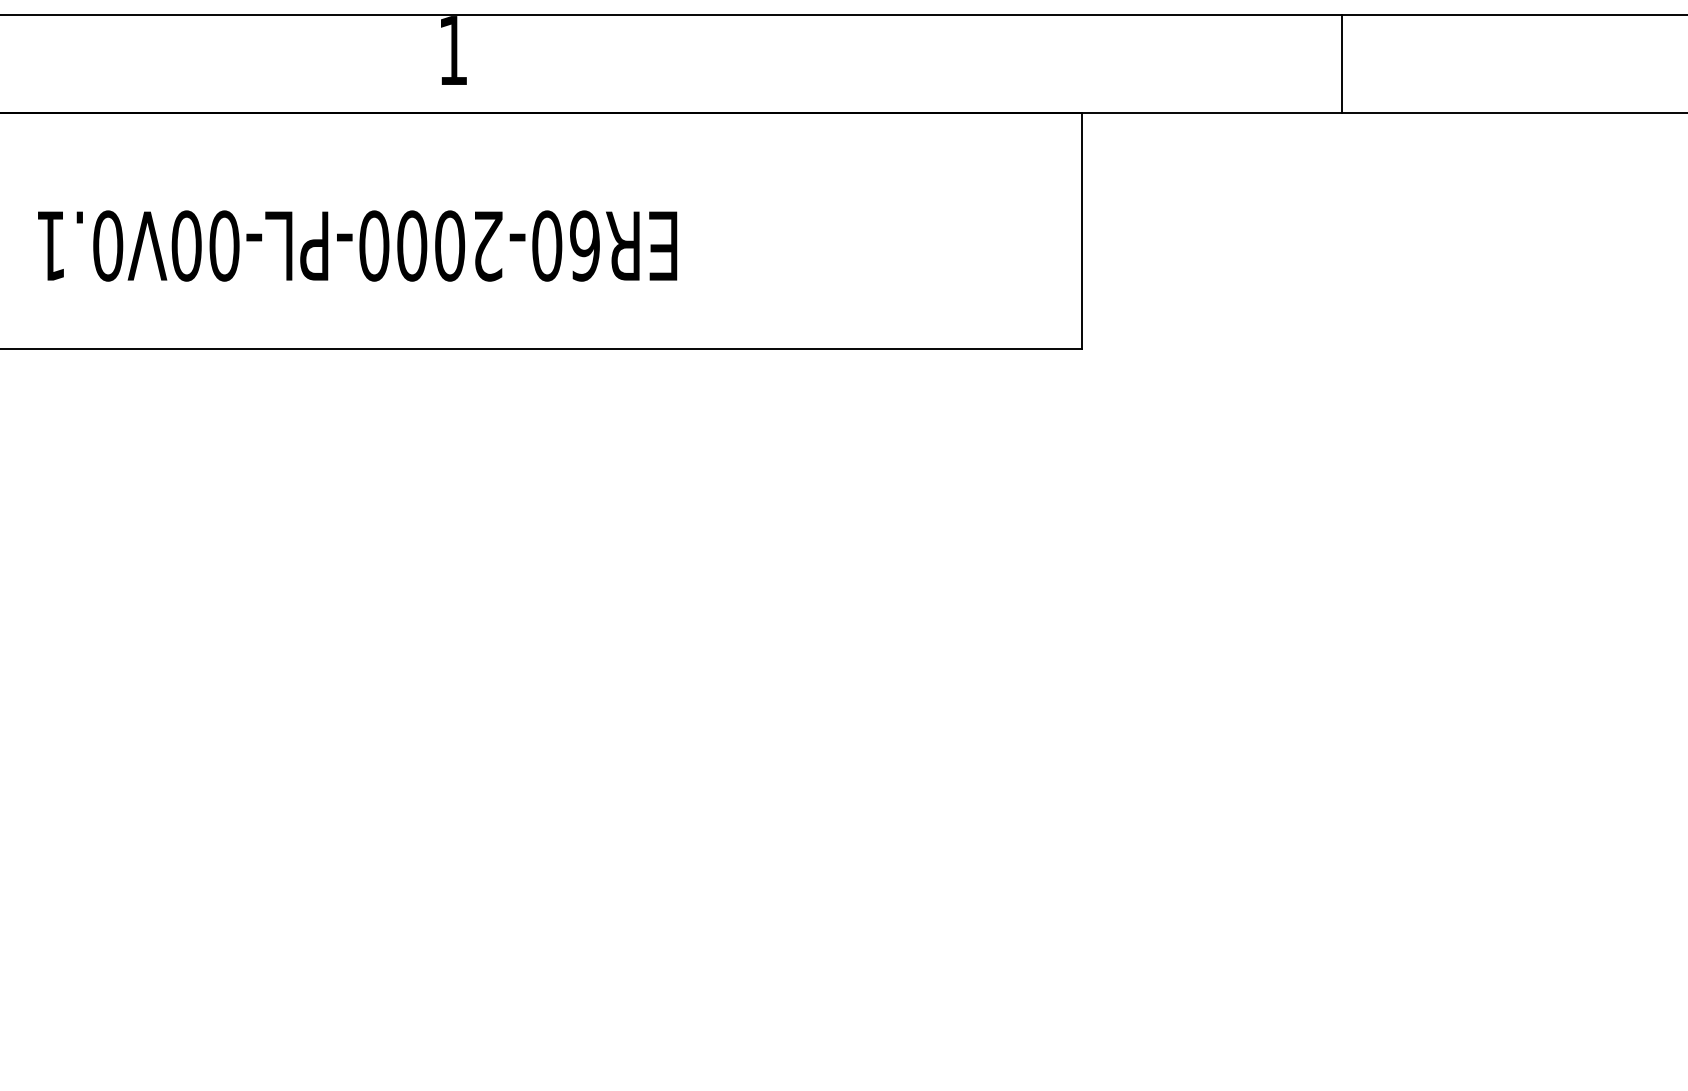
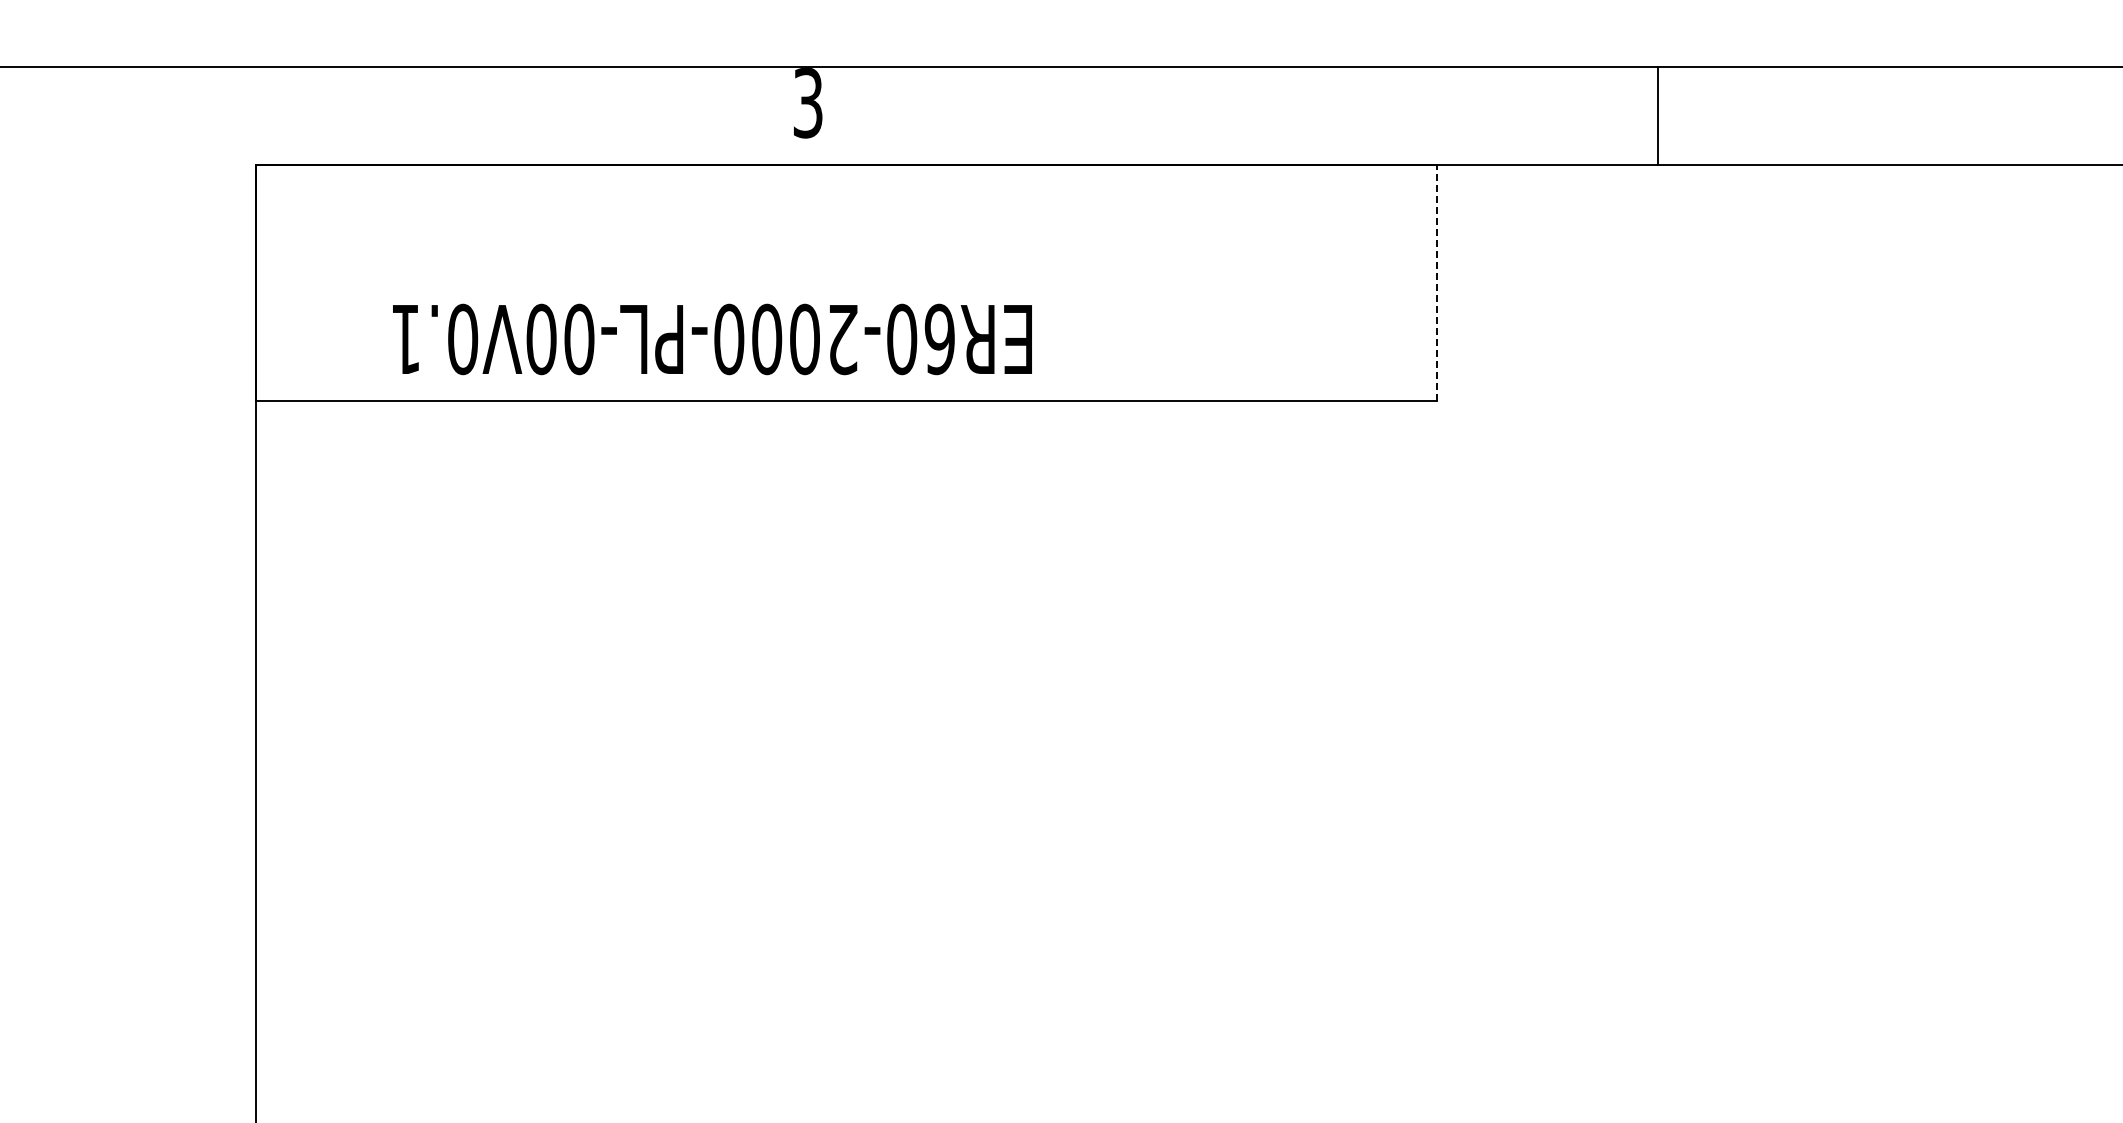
text: (453, 51) -> (808, 103), 1 -> 3
line: (1342, 63) -> (1658, 115), moved
line: (1081, 230) -> (1436, 282), solid -> dashed
text: (357, 246) -> (712, 339), moved

